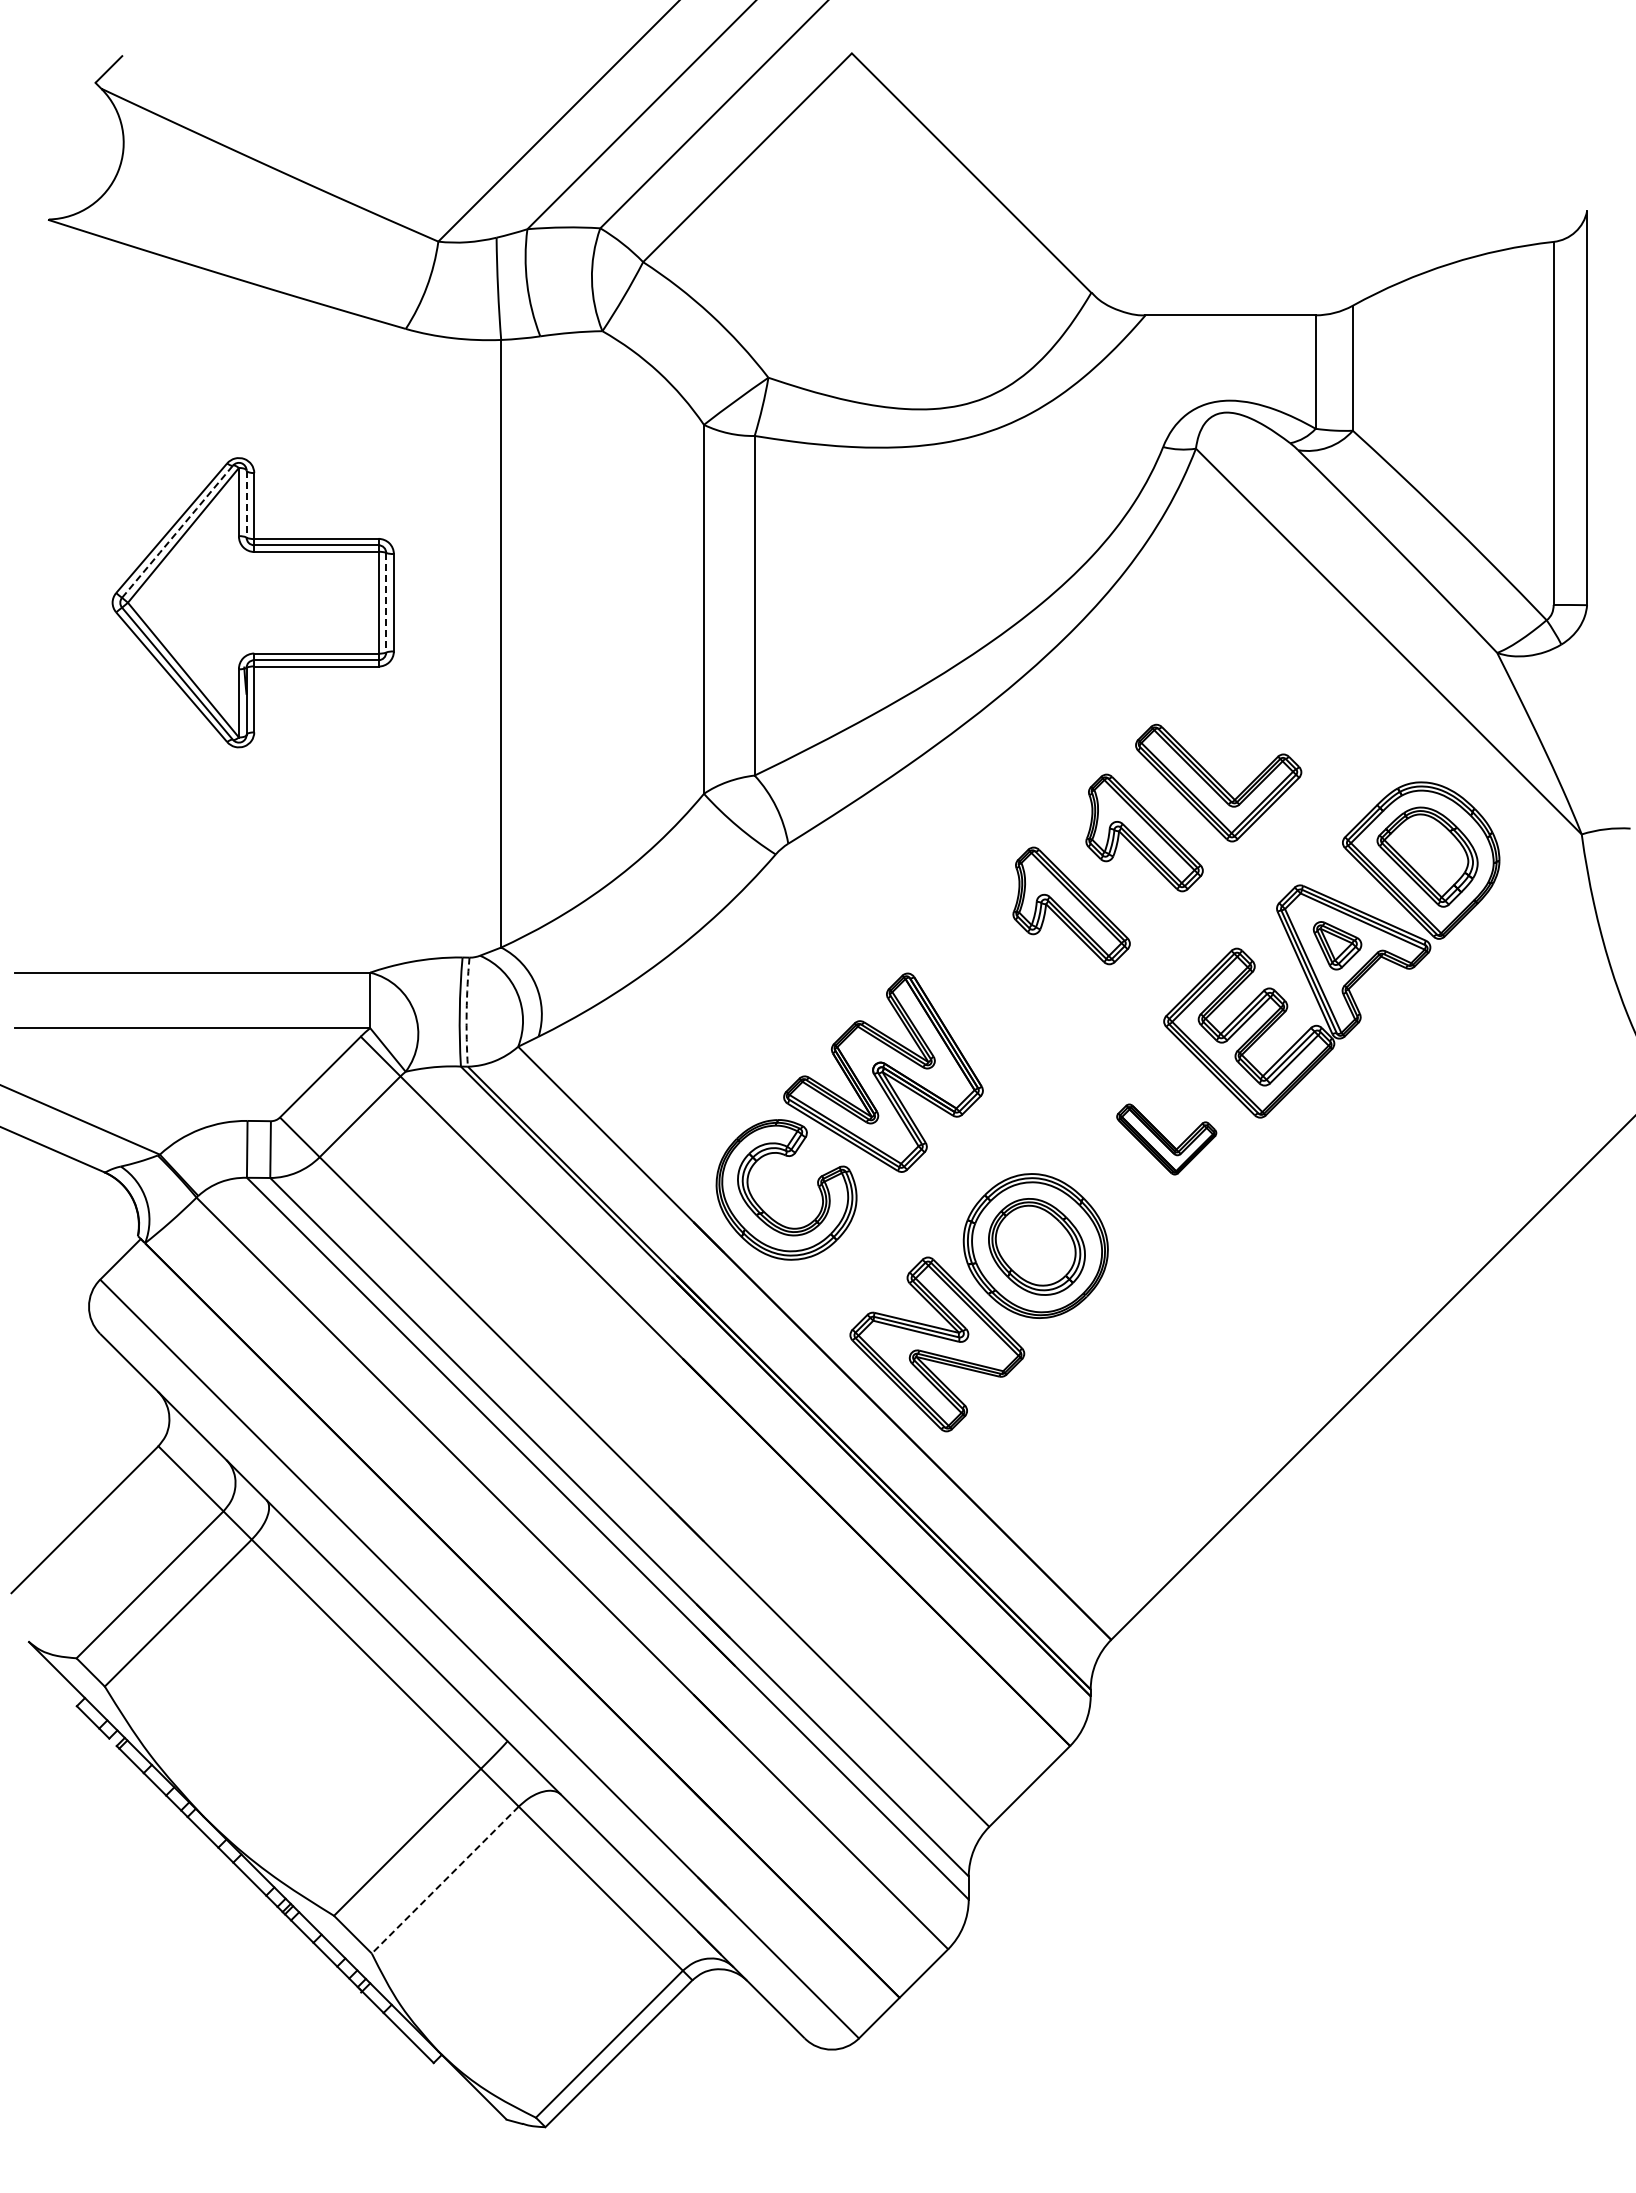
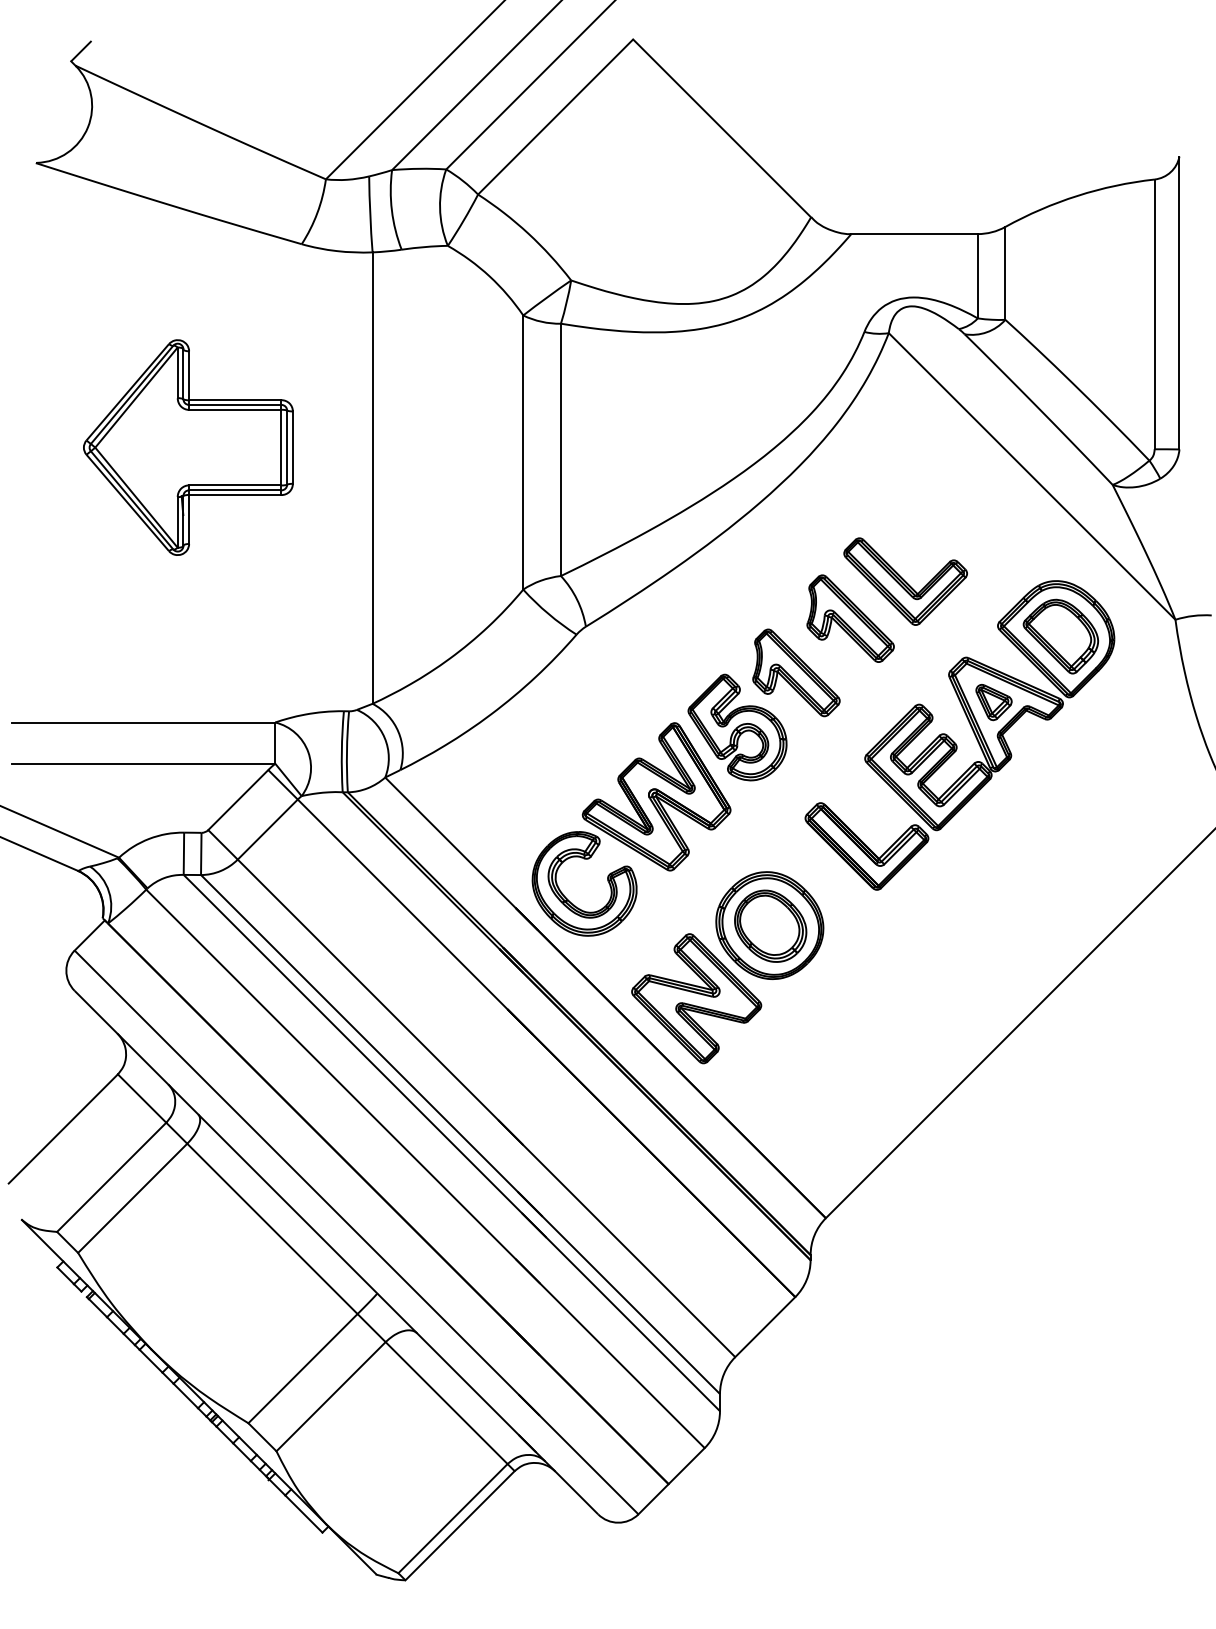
line: (246, 504) -> (183, 374), dashed -> solid
line: (177, 531) -> (132, 394), dashed -> solid
line: (386, 602) -> (287, 447), dashed -> solid
part: (992, 979) -> (737, 727), added
arc: (466, 1012) -> (346, 752), dashed -> solid
part: (1166, 1139) -> (866, 846), size x1.67
line: (445, 1880) -> (331, 1397), dashed -> solid

